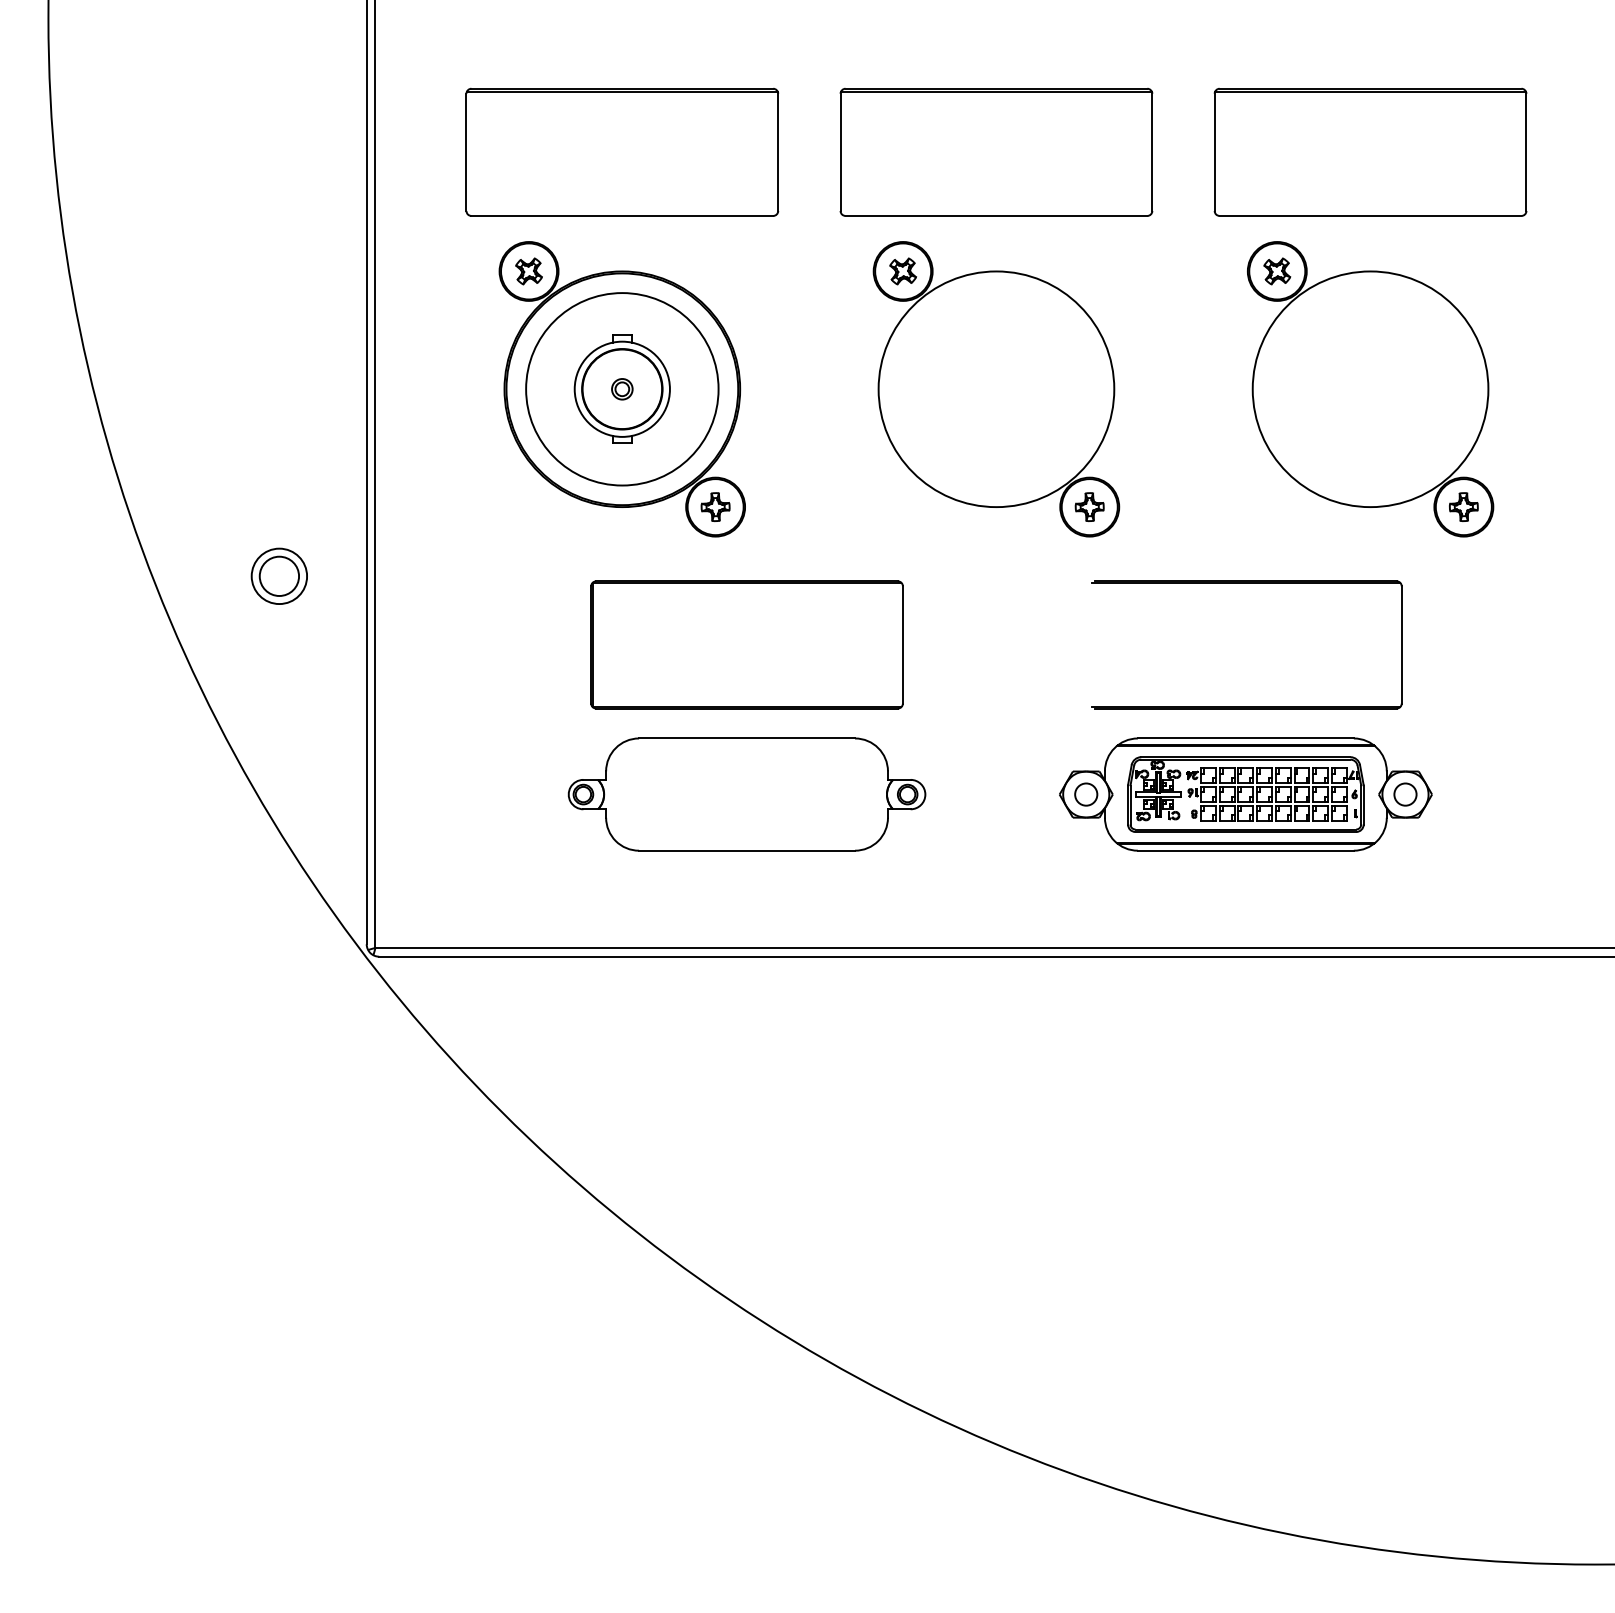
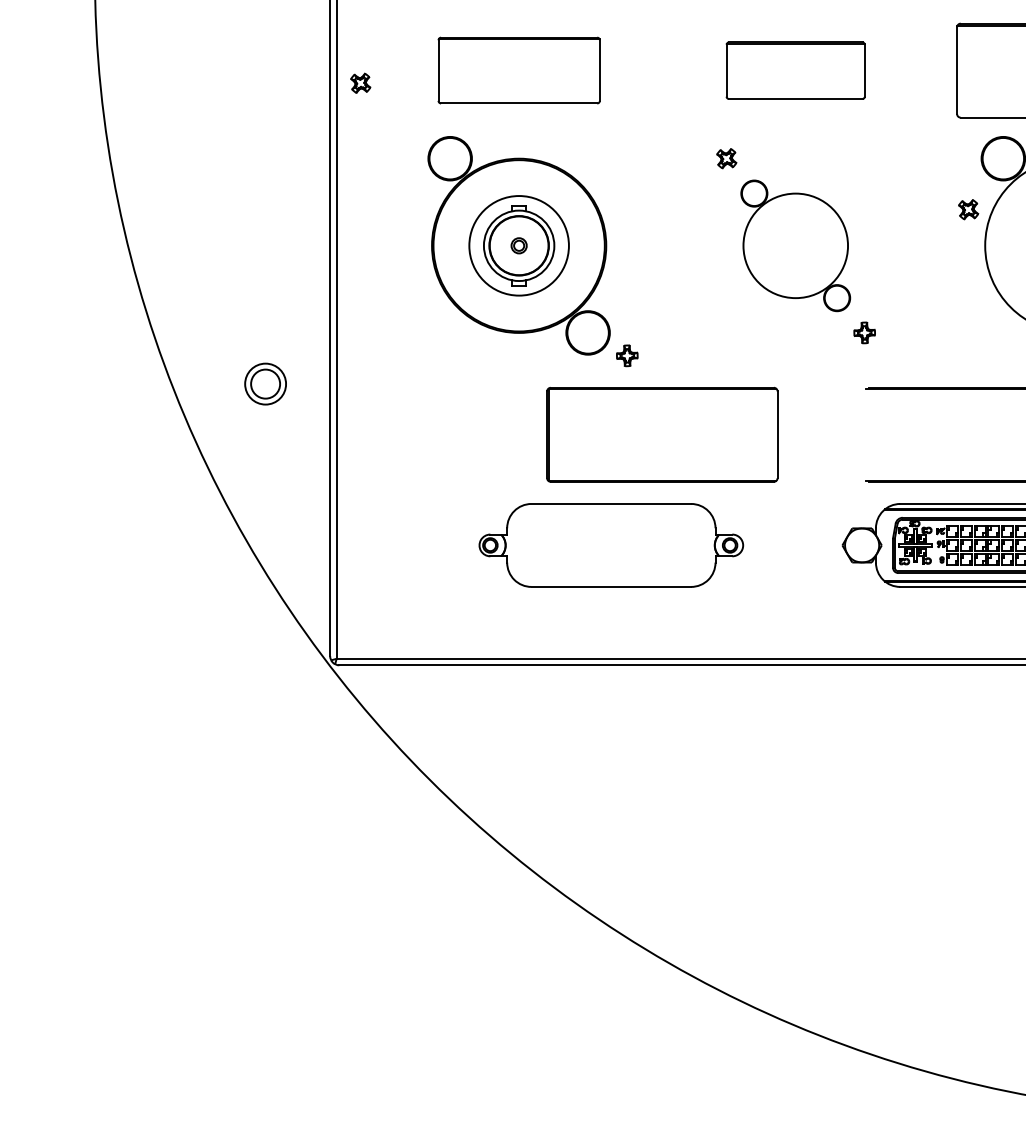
part: (622, 151) -> (519, 70), size x0.7
part: (996, 152) -> (795, 70), size x0.6
part: (528, 271) -> (360, 83), moved
part: (1277, 271) -> (968, 209), moved
circle: (622, 389) -> (519, 245), size x0.7
part: (996, 389) -> (795, 245), size x0.6
part: (715, 506) -> (627, 355), moved
part: (746, 644) -> (661, 434), moved
circle: (1086, 794) -> (862, 545), removed

